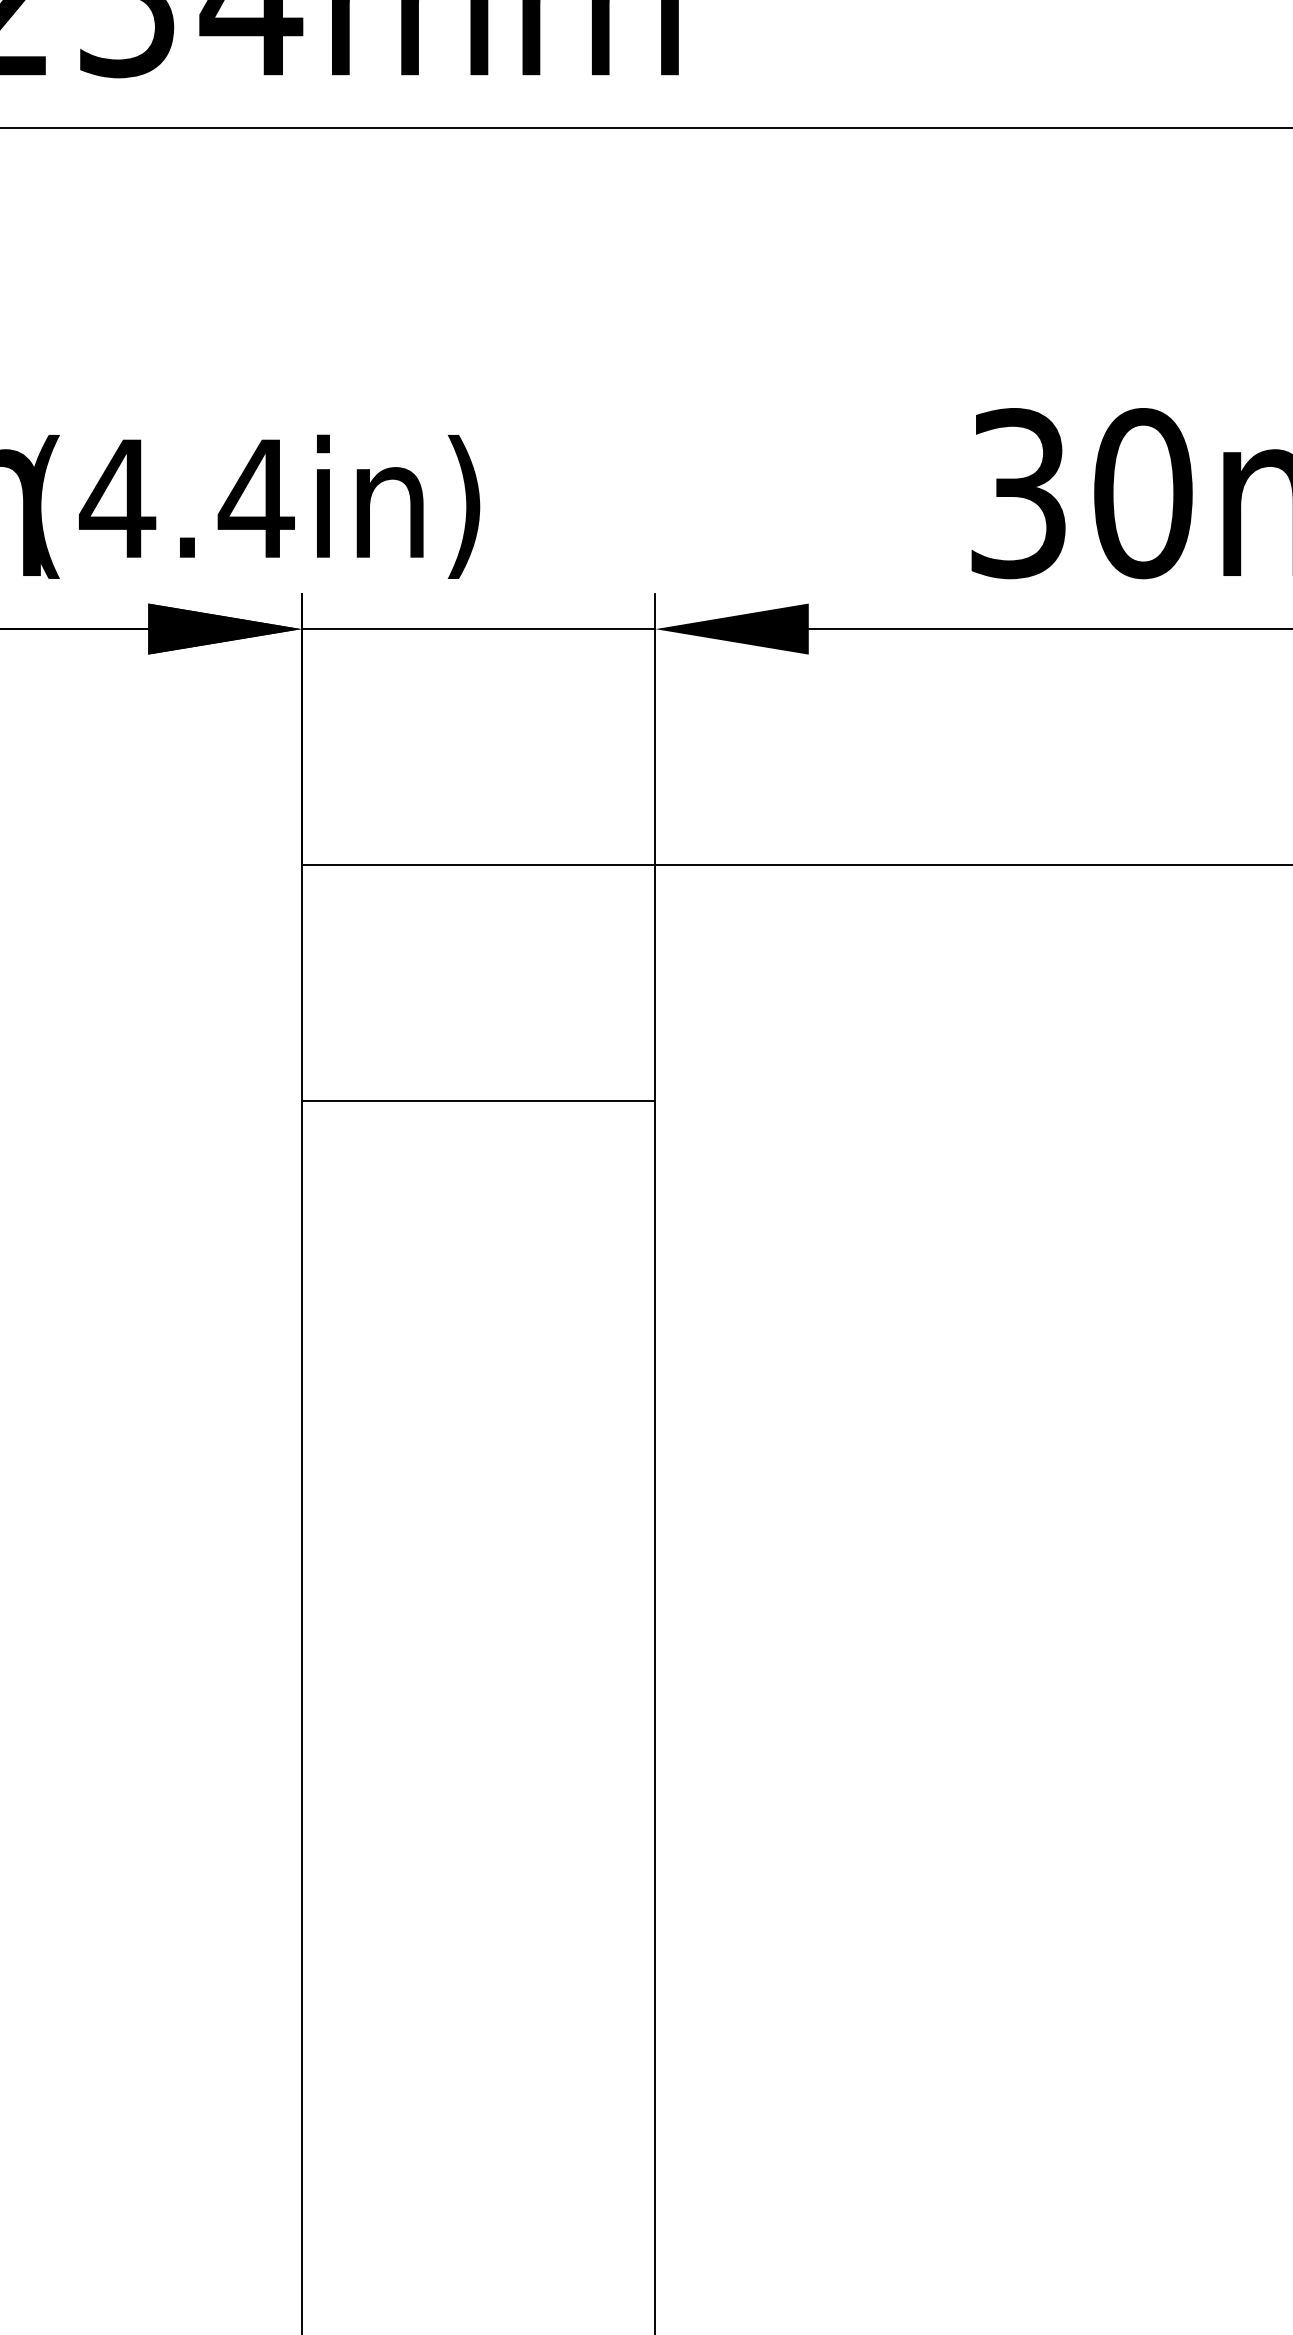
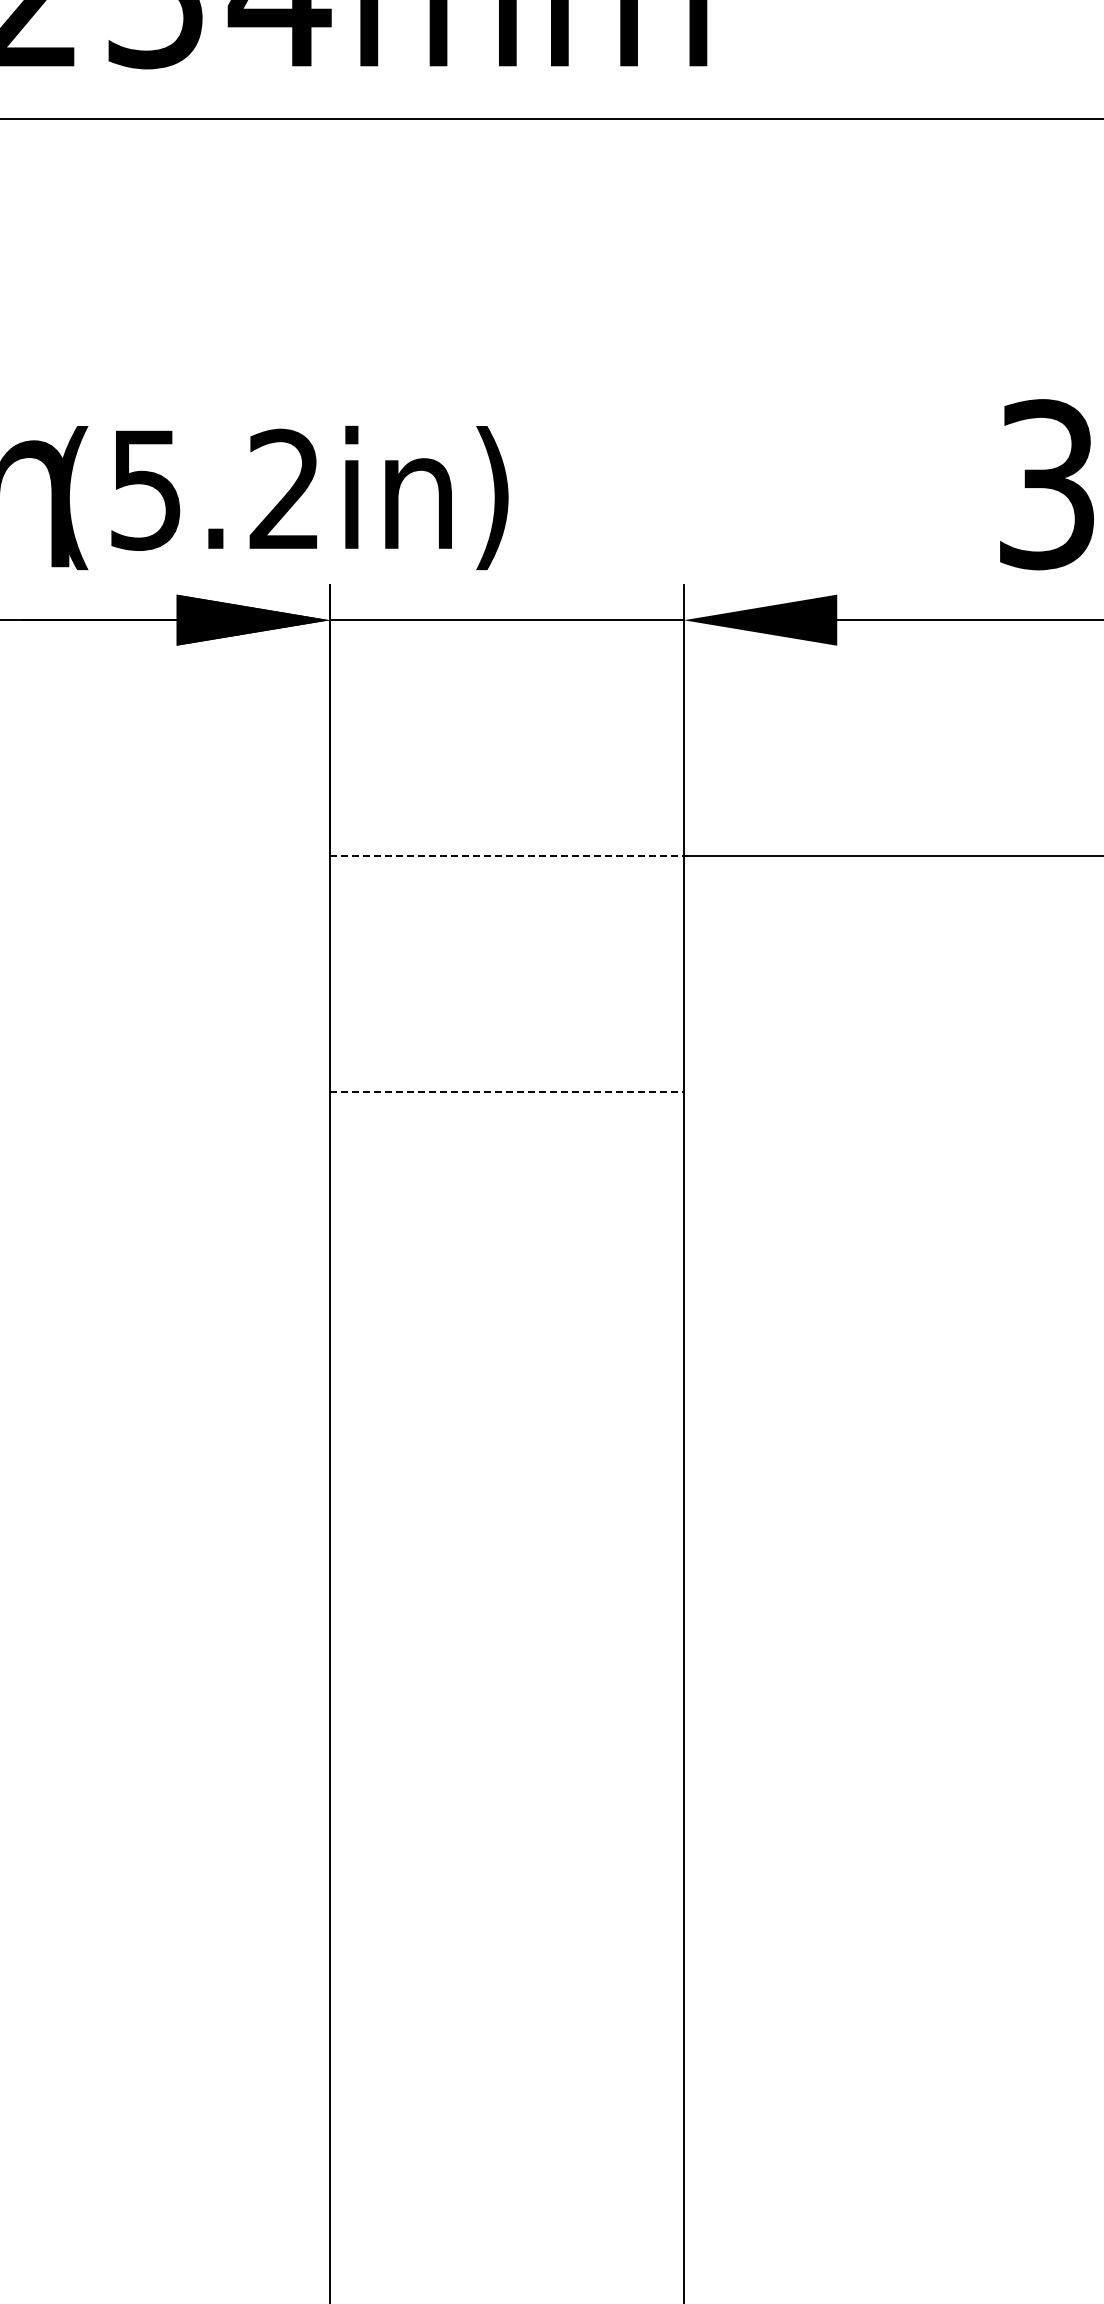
text: (186, 498) -> (214, 489), (4.4in) -> (5.2in)
line: (478, 865) -> (506, 856), solid -> dashed
line: (478, 1101) -> (506, 1092), solid -> dashed

